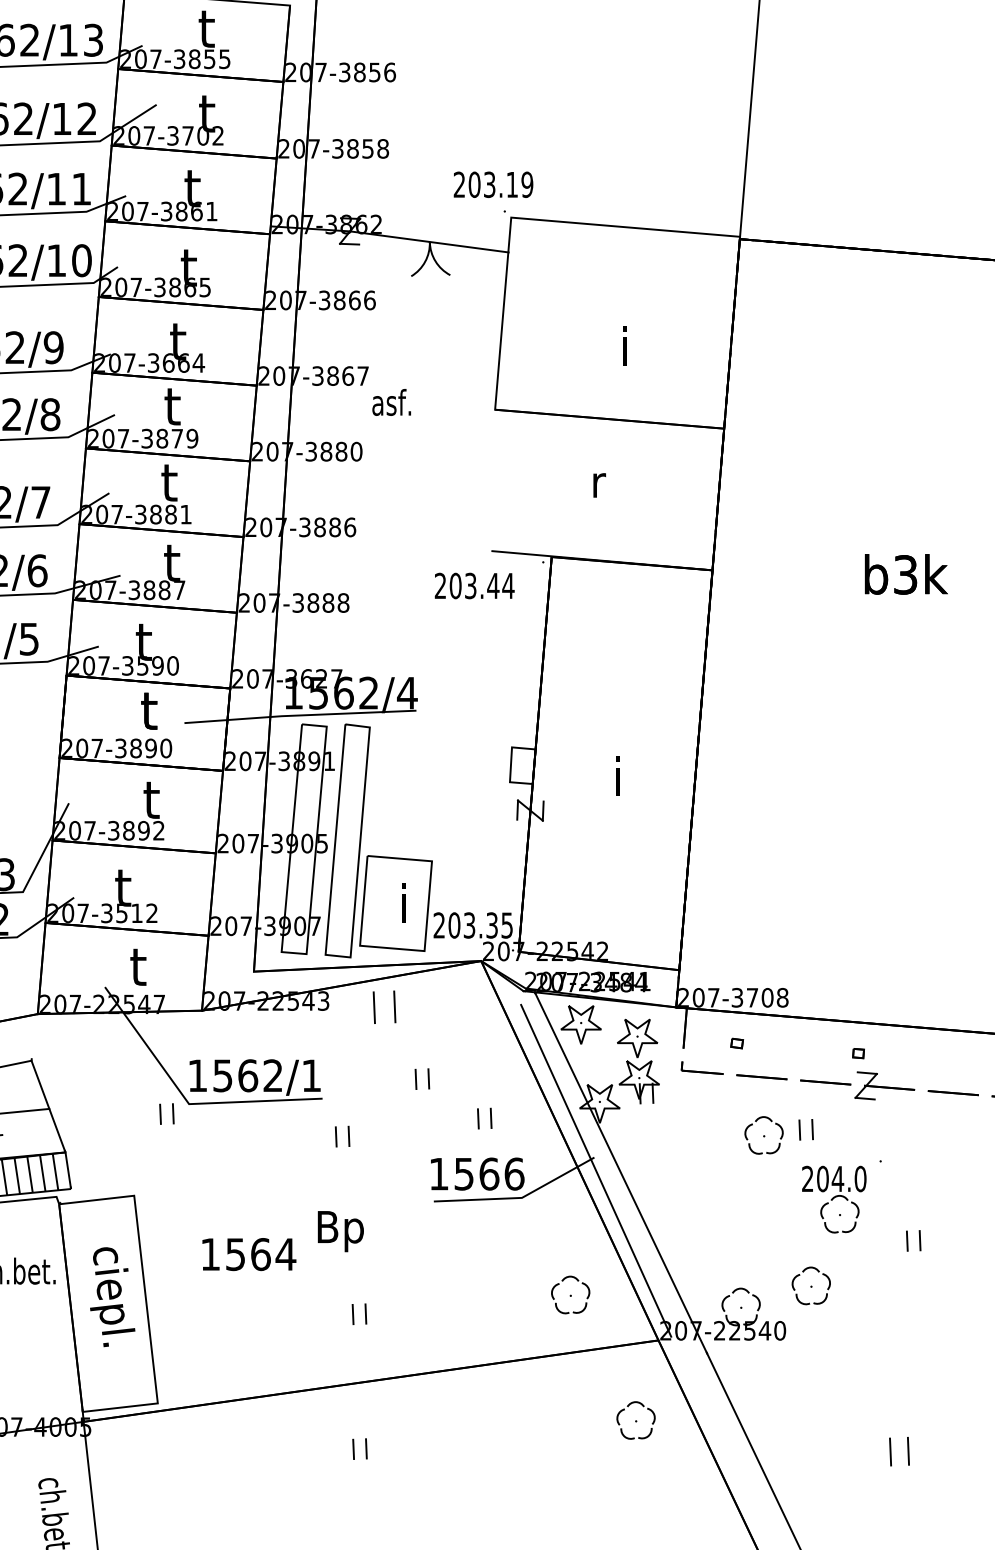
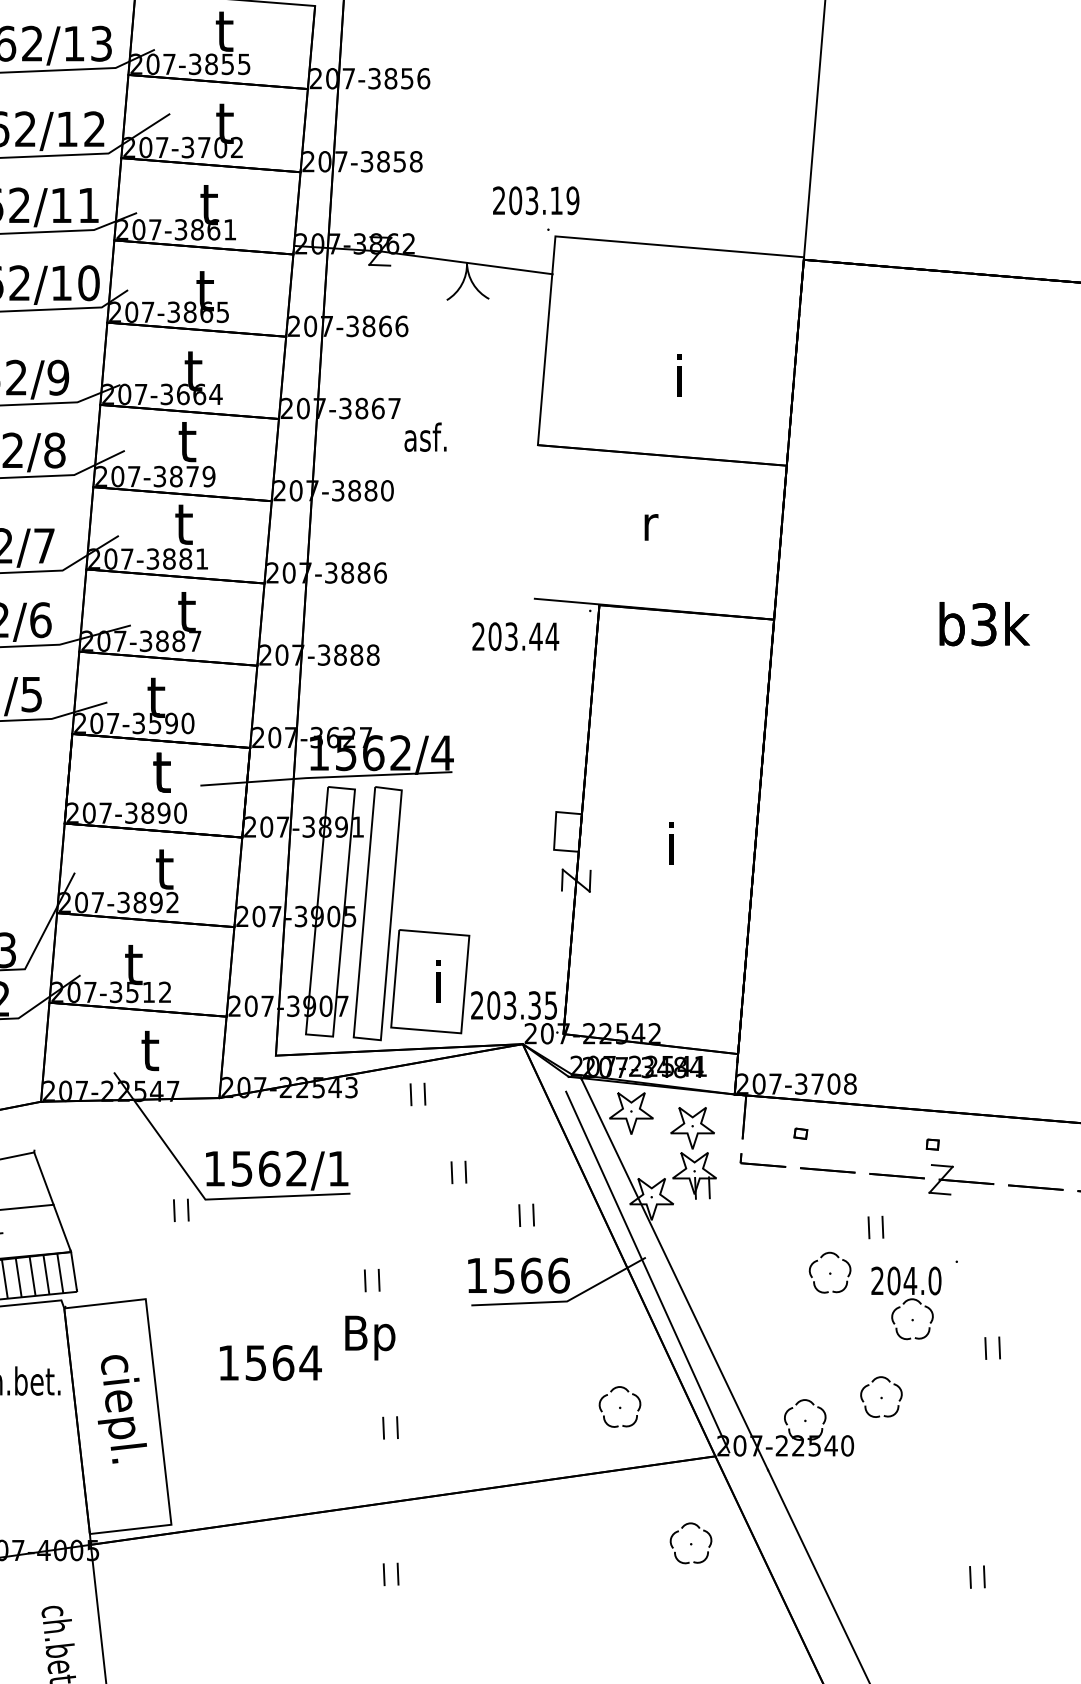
part: (384, 1007) -> (417, 1094), size x0.62
part: (763, 1135) -> (829, 1272), moved
part: (342, 1136) -> (372, 1280), moved
part: (899, 1451) -> (977, 1577), size x0.71

